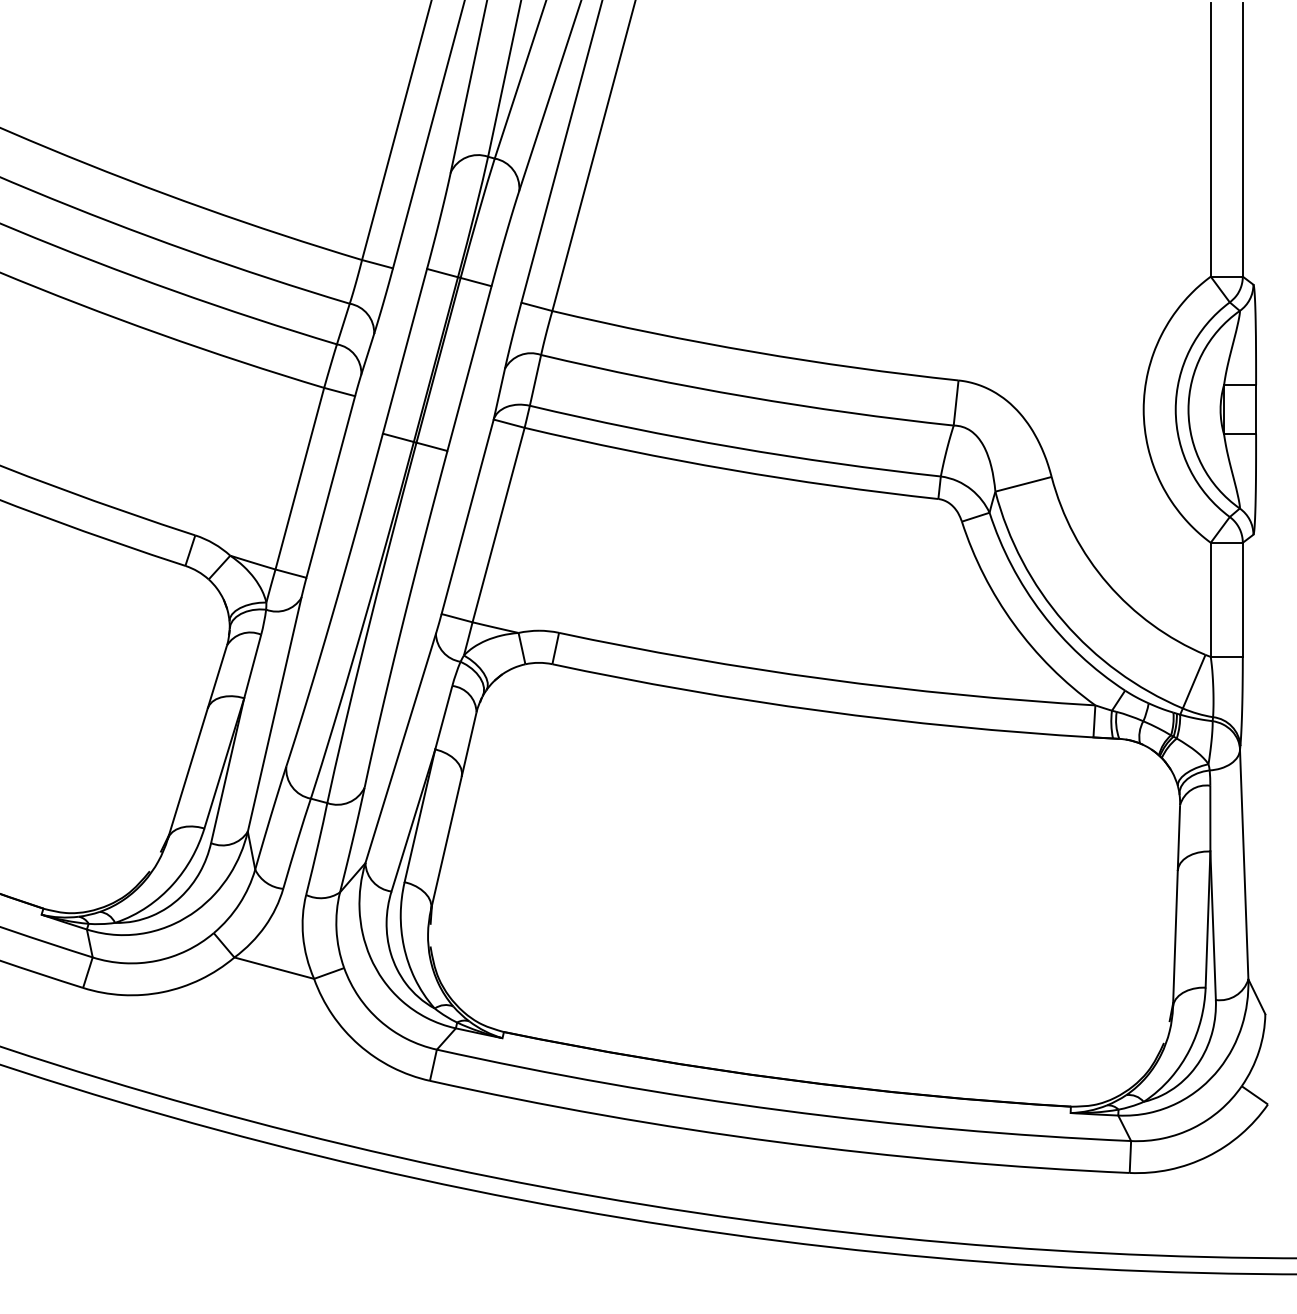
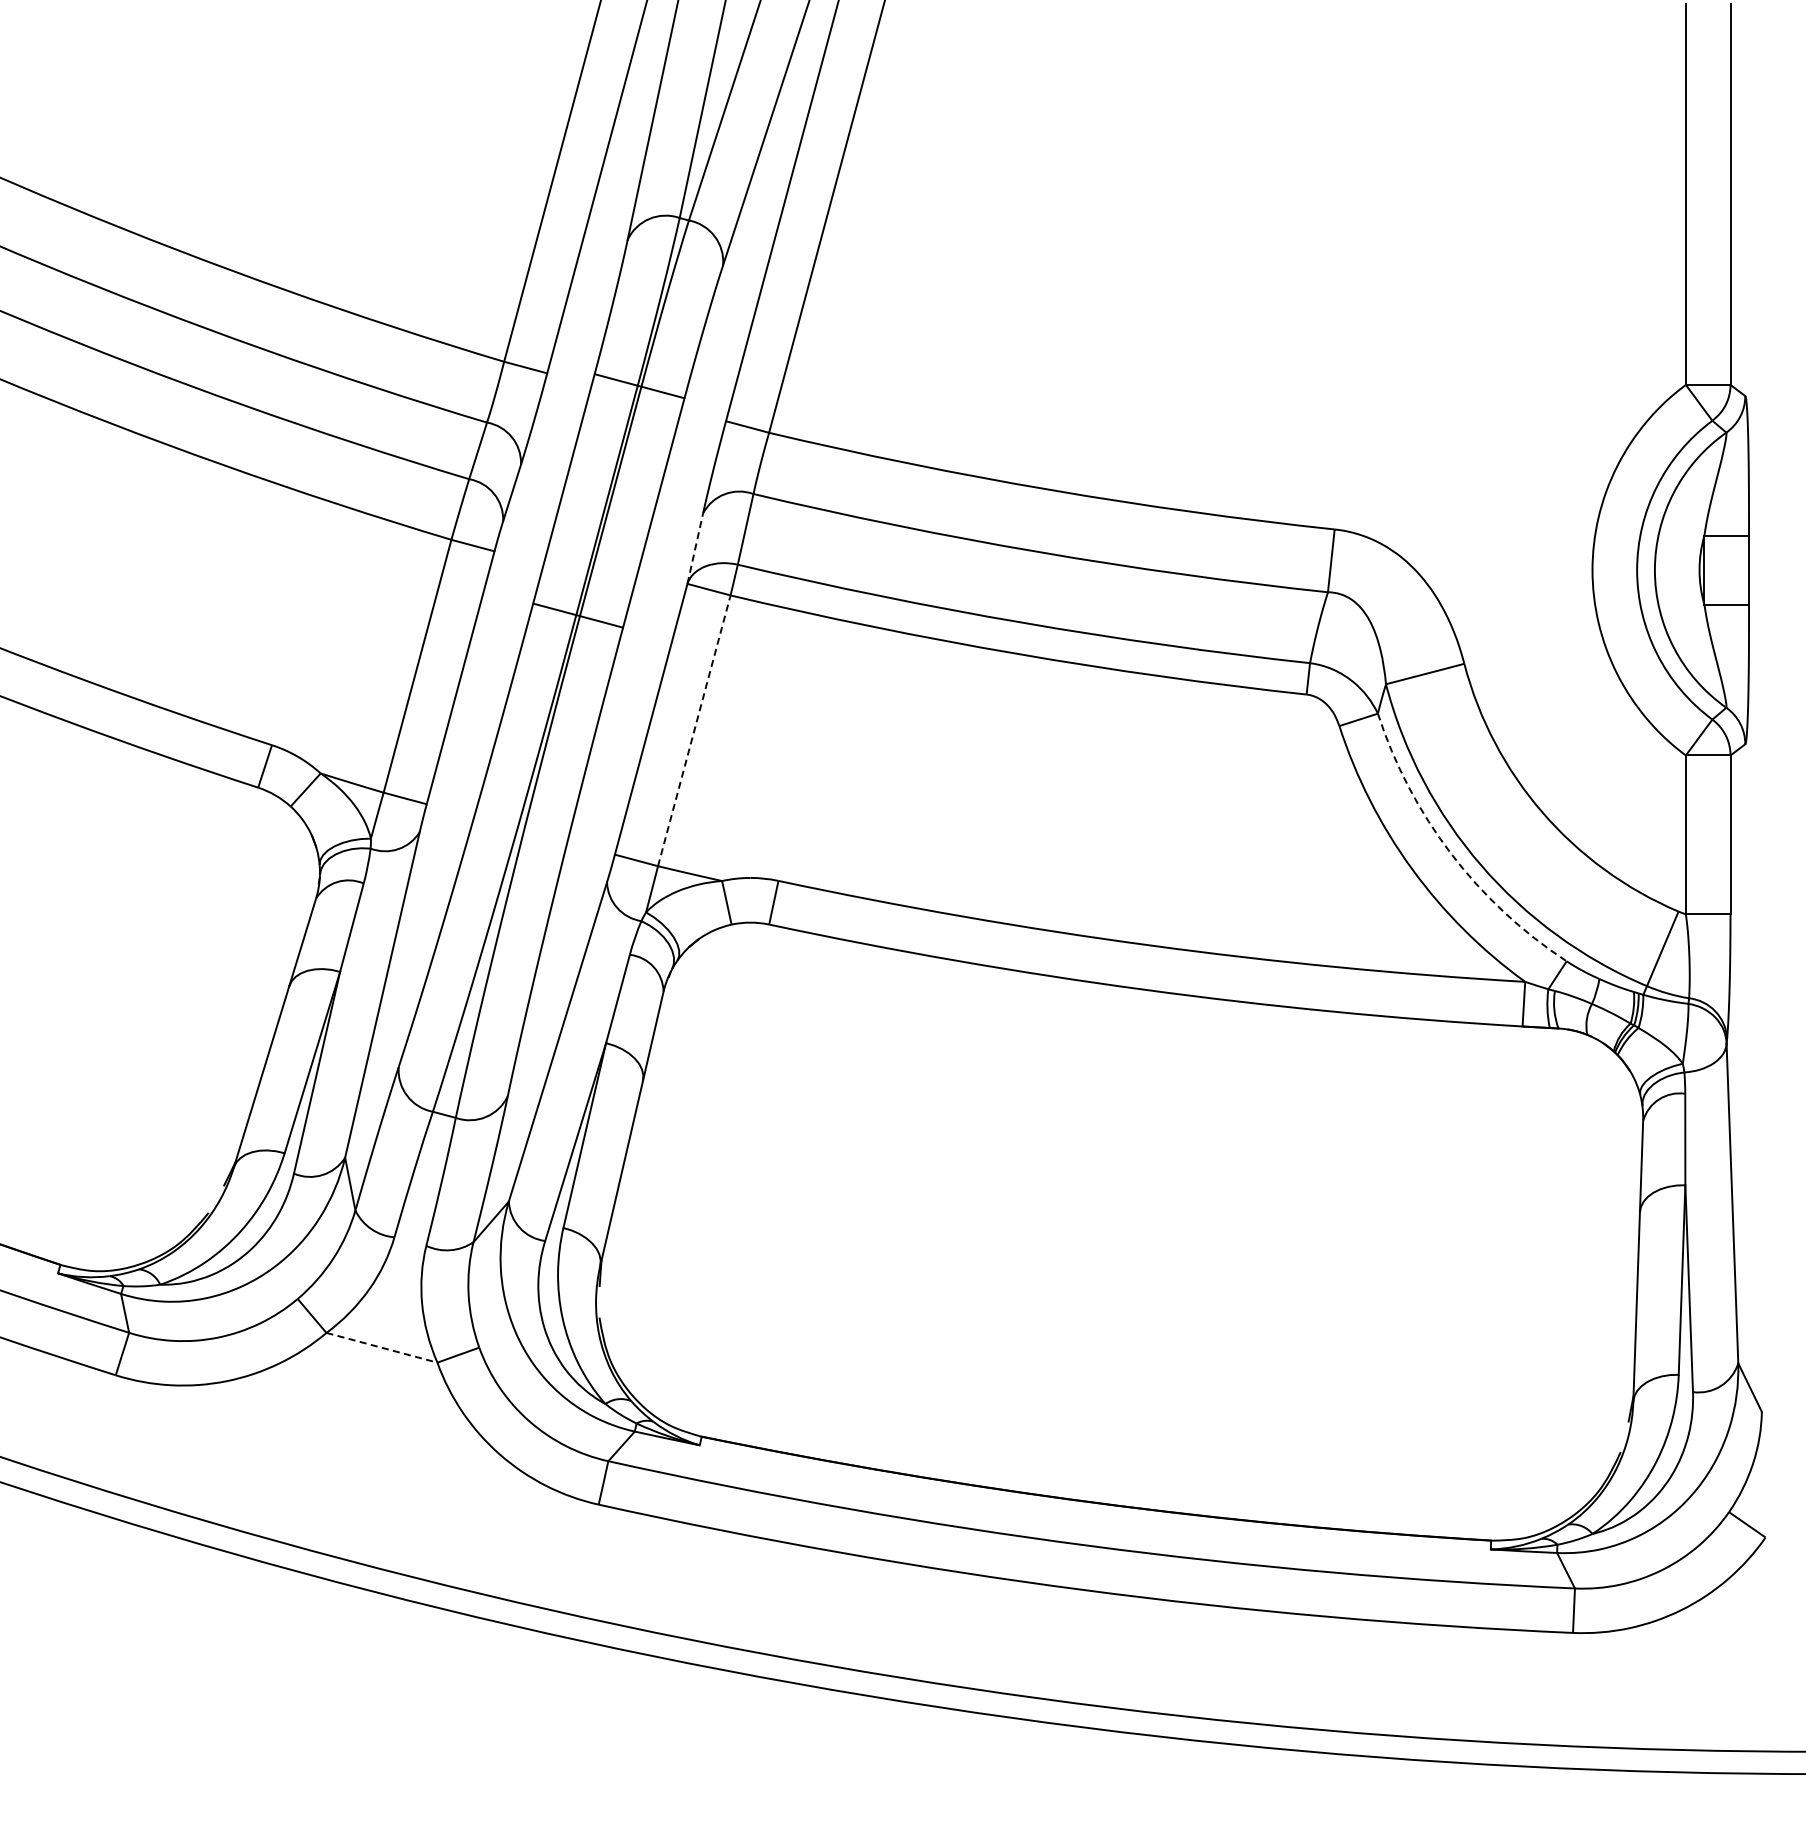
line: (499, 394) -> (695, 548), solid -> dashed
line: (498, 524) -> (694, 730), solid -> dashed
arc: (1042, 613) -> (1451, 853), solid -> dashed
line: (274, 967) -> (382, 1347), solid -> dashed

